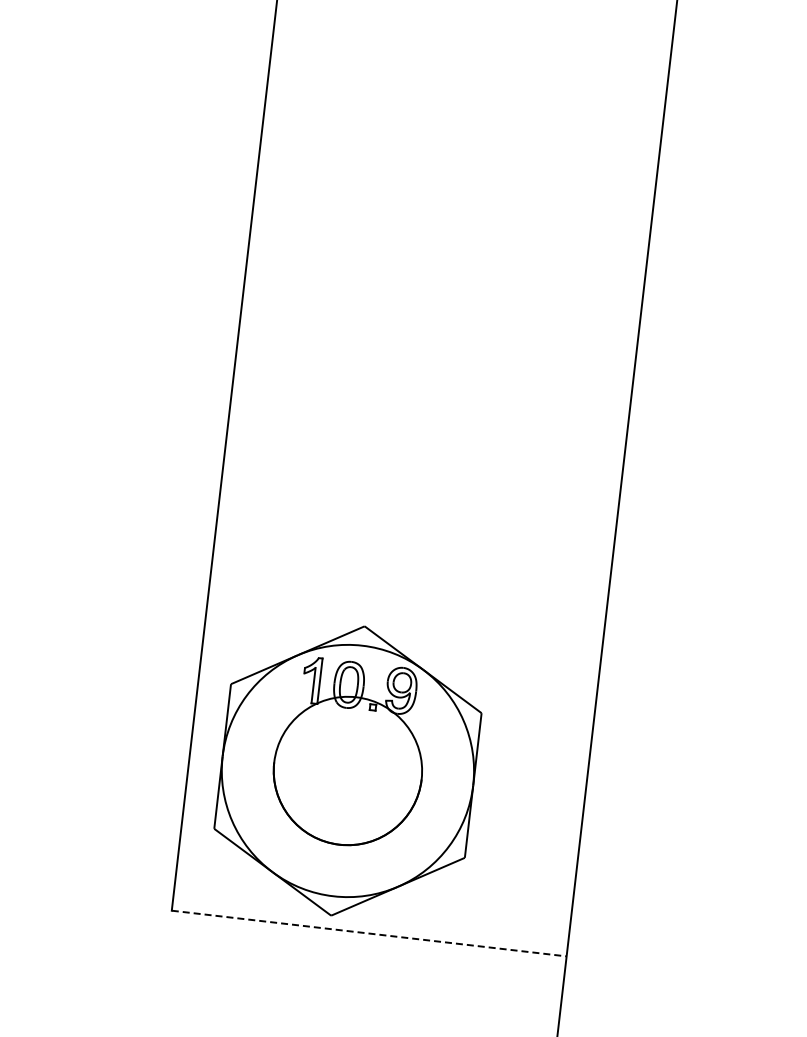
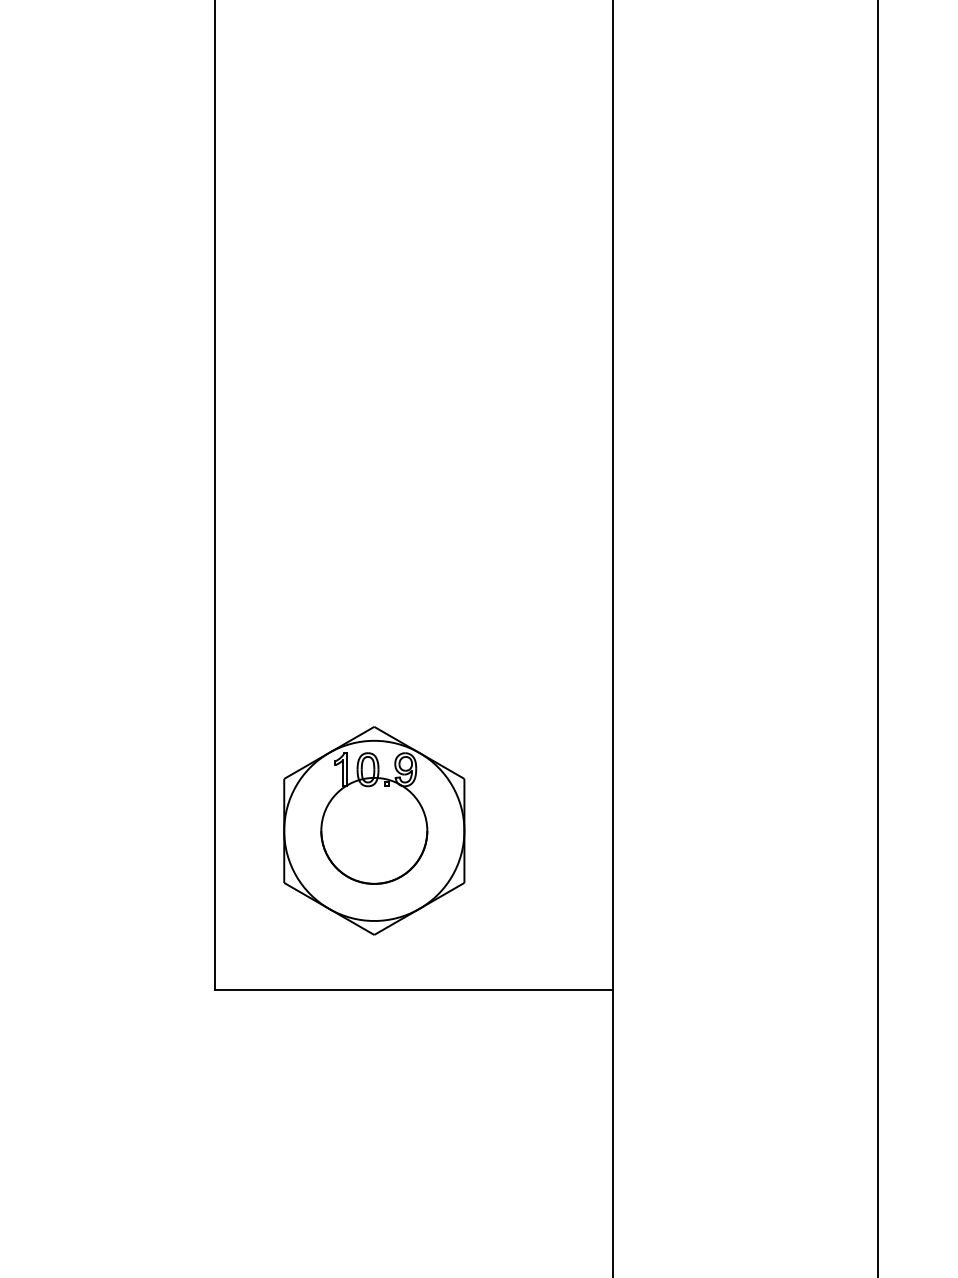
part: (348, 770) -> (374, 830), size x0.71
line: (369, 933) -> (414, 989), dashed -> solid

